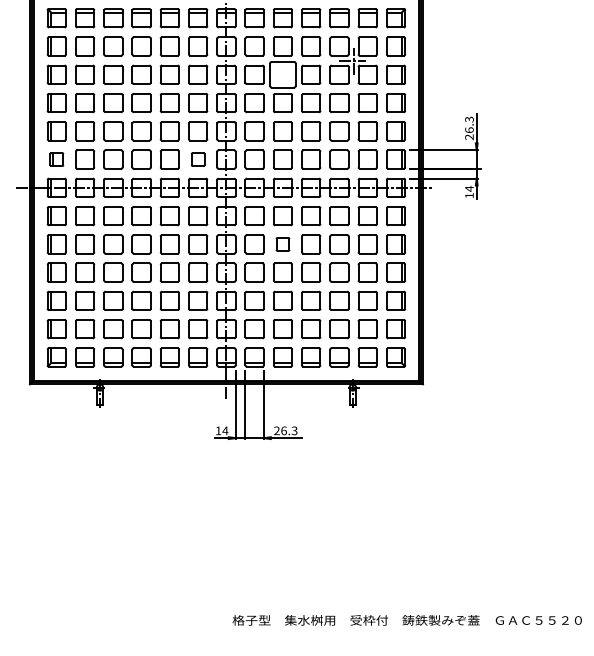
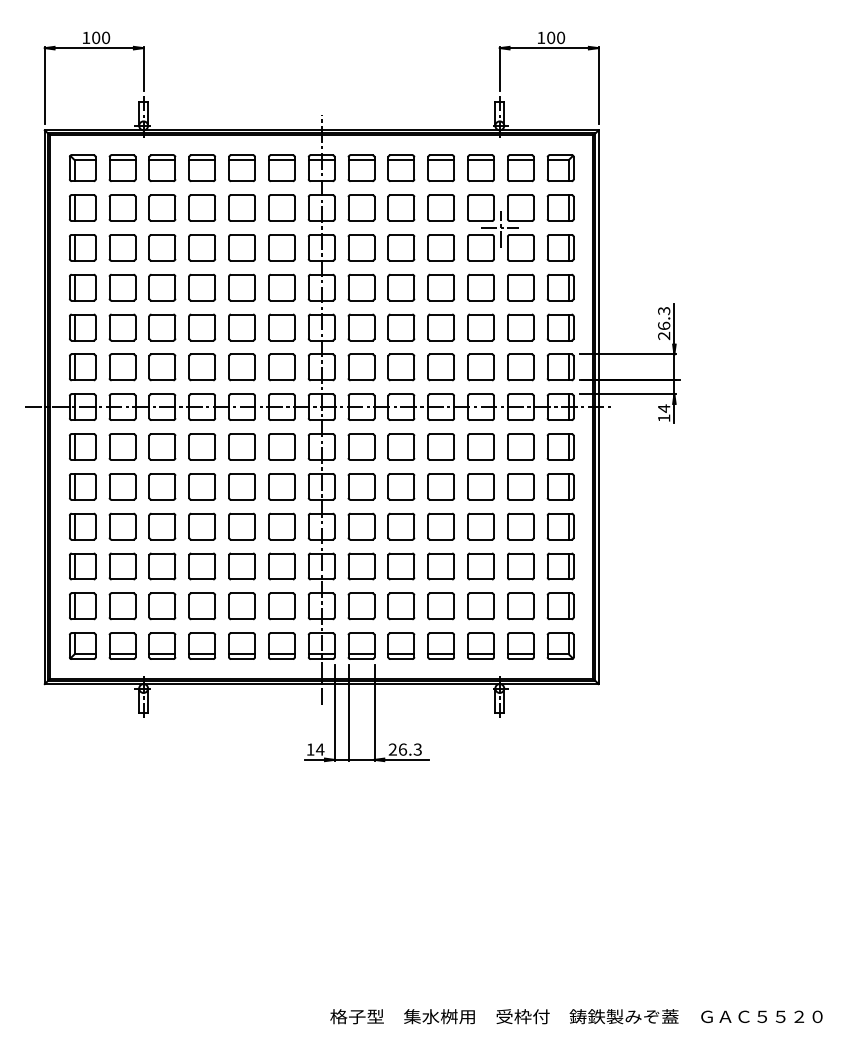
part: (283, 74) -> (401, 247), size x0.71
part: (56, 159) -> (82, 367), size x1.43
part: (197, 159) -> (281, 367), size x1.43
part: (283, 244) -> (401, 486), size x1.43

